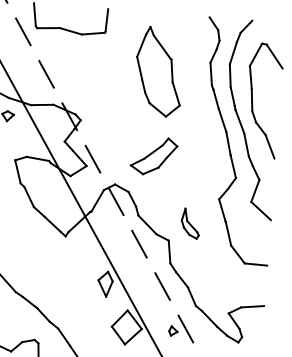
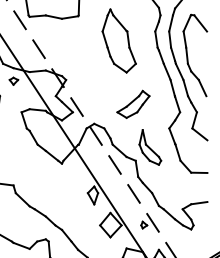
part: (154, 154) -> (133, 103), moved
part: (190, 223) -> (150, 147), size x1.67

